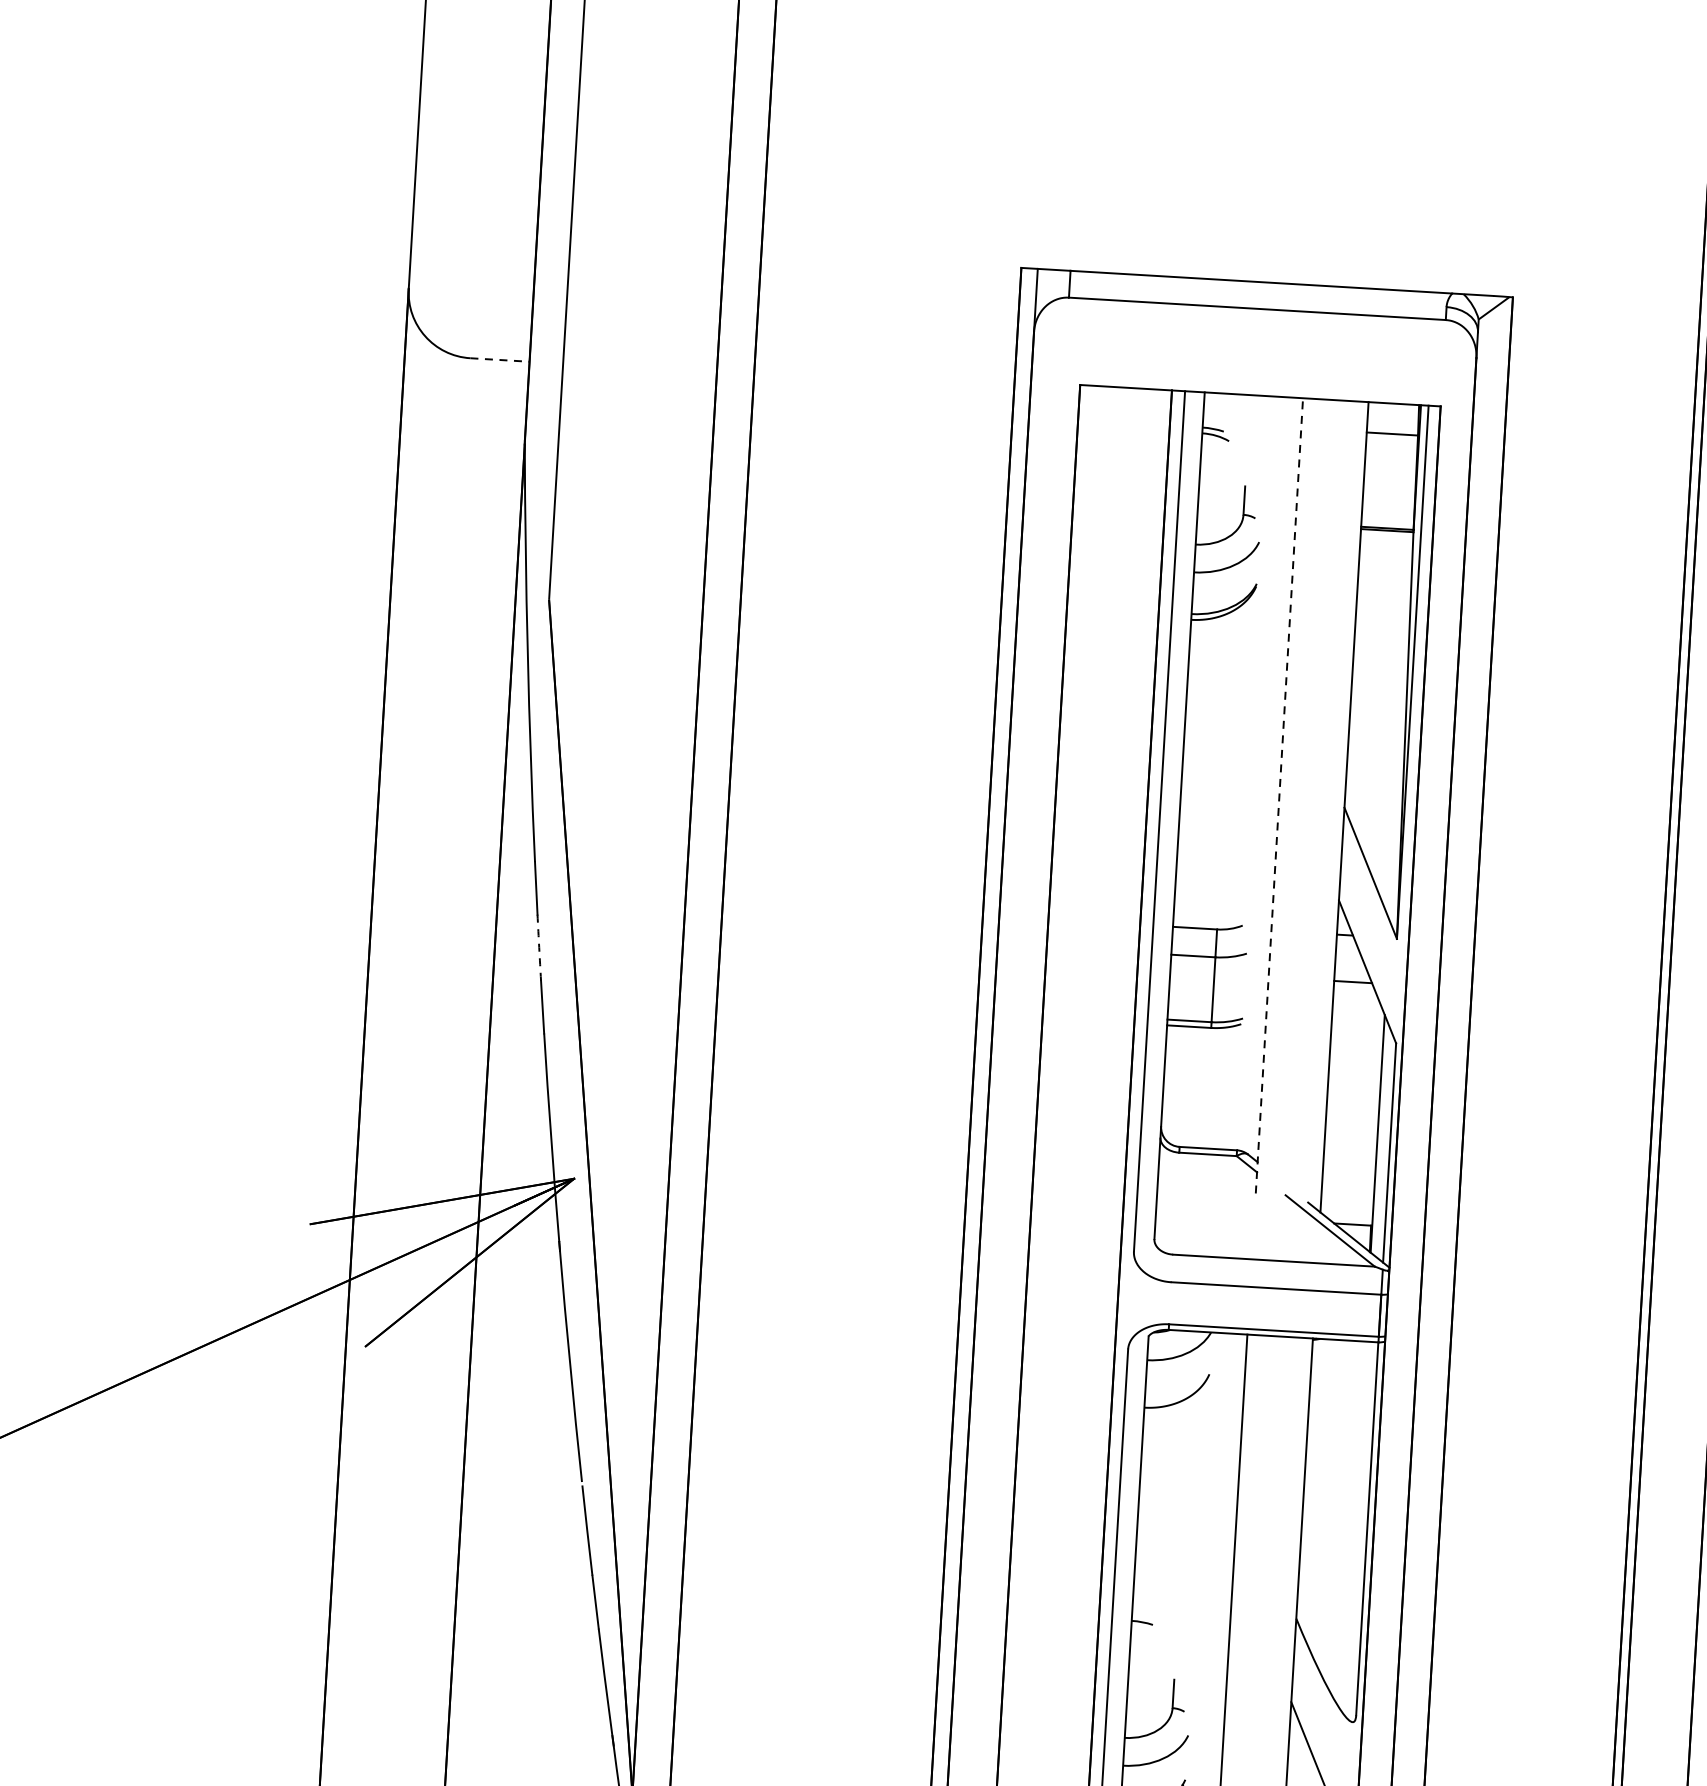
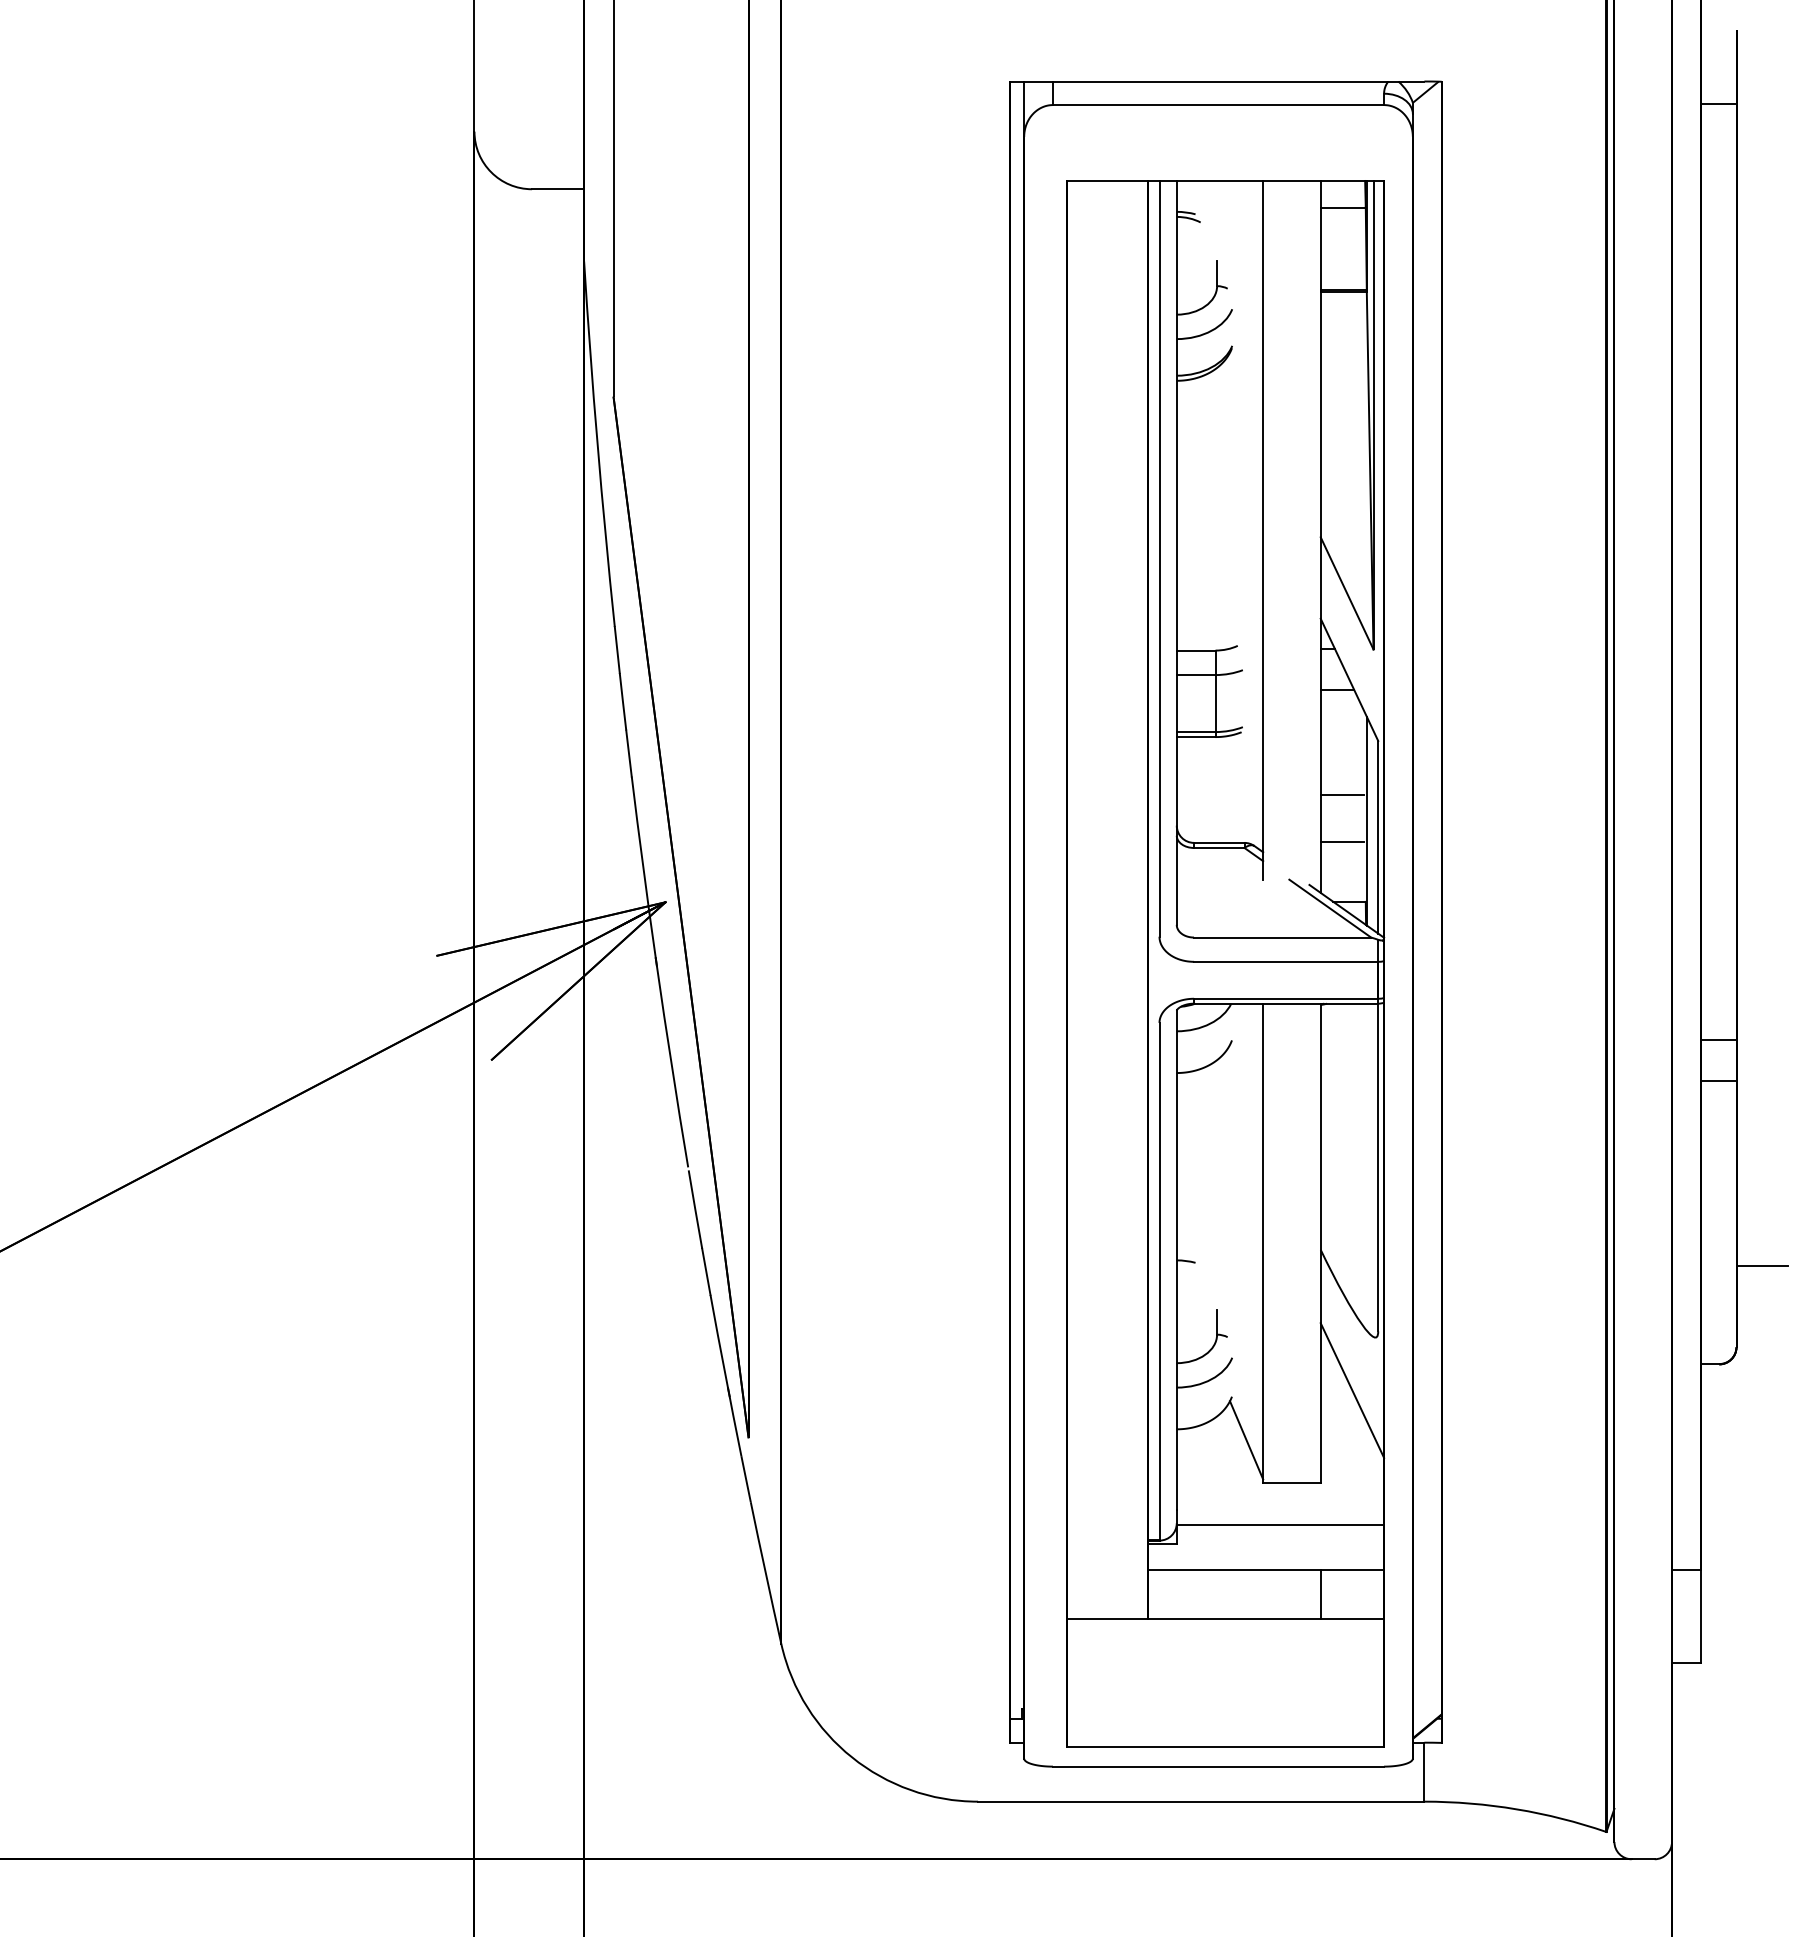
line: (500, 360) -> (558, 189), dashed -> solid
line: (1279, 794) -> (1263, 529), dashed -> solid
arc: (538, 947) -> (622, 701), dashed -> solid
line: (1351, 1101) -> (1342, 794), added
line: (1348, 1156) -> (1342, 842), added

